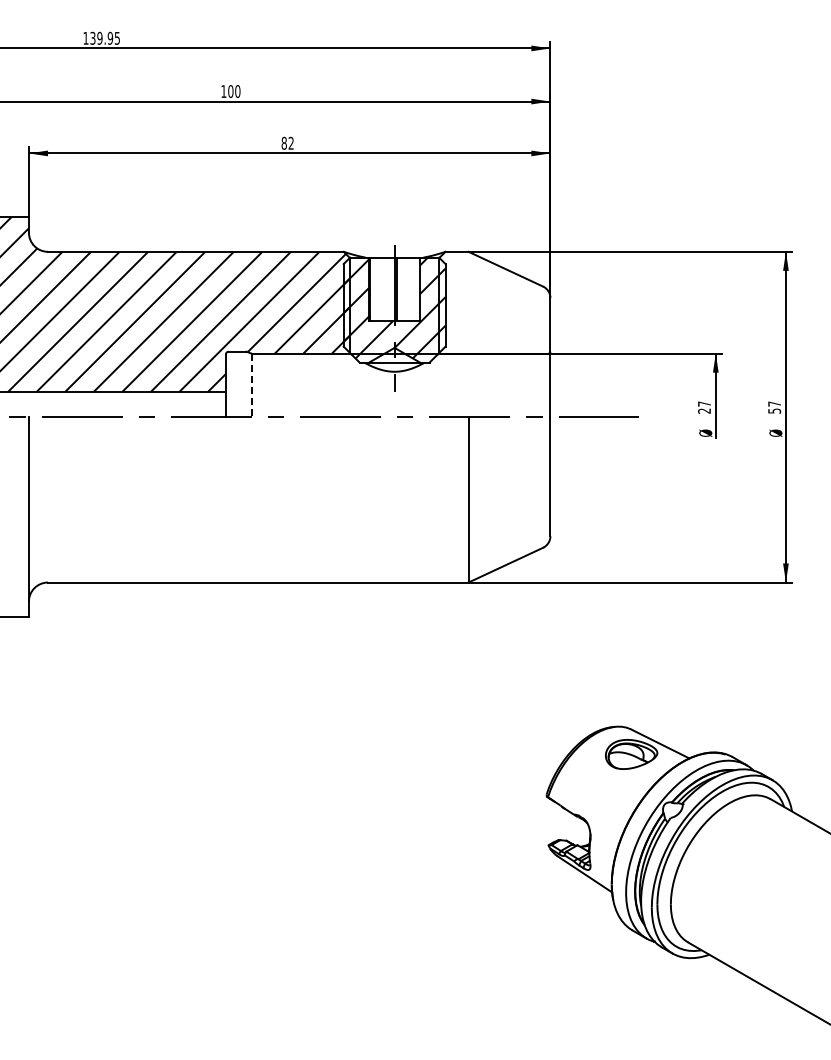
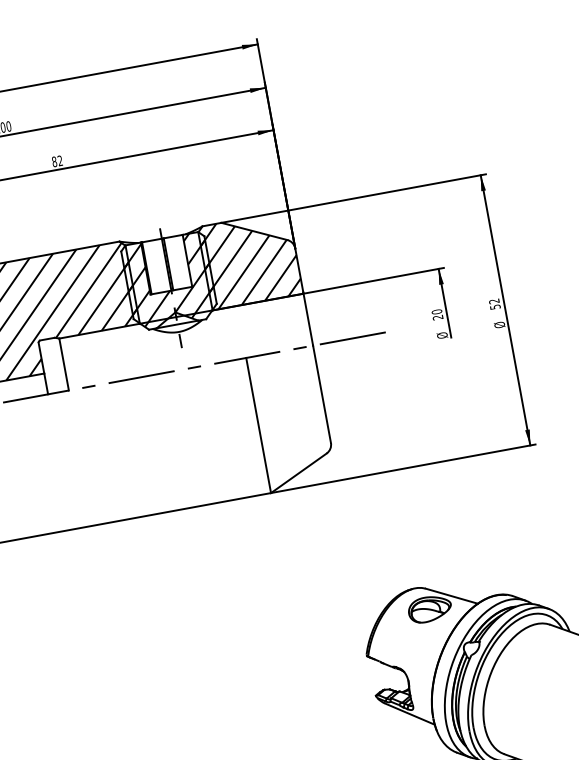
hatch: (494, 302) -> (250, 260), added
line: (251, 385) -> (64, 364), dashed -> solid
text: (704, 403) -> (436, 311), 27 -> 20
text: (774, 403) -> (494, 300), 57 -> 52

